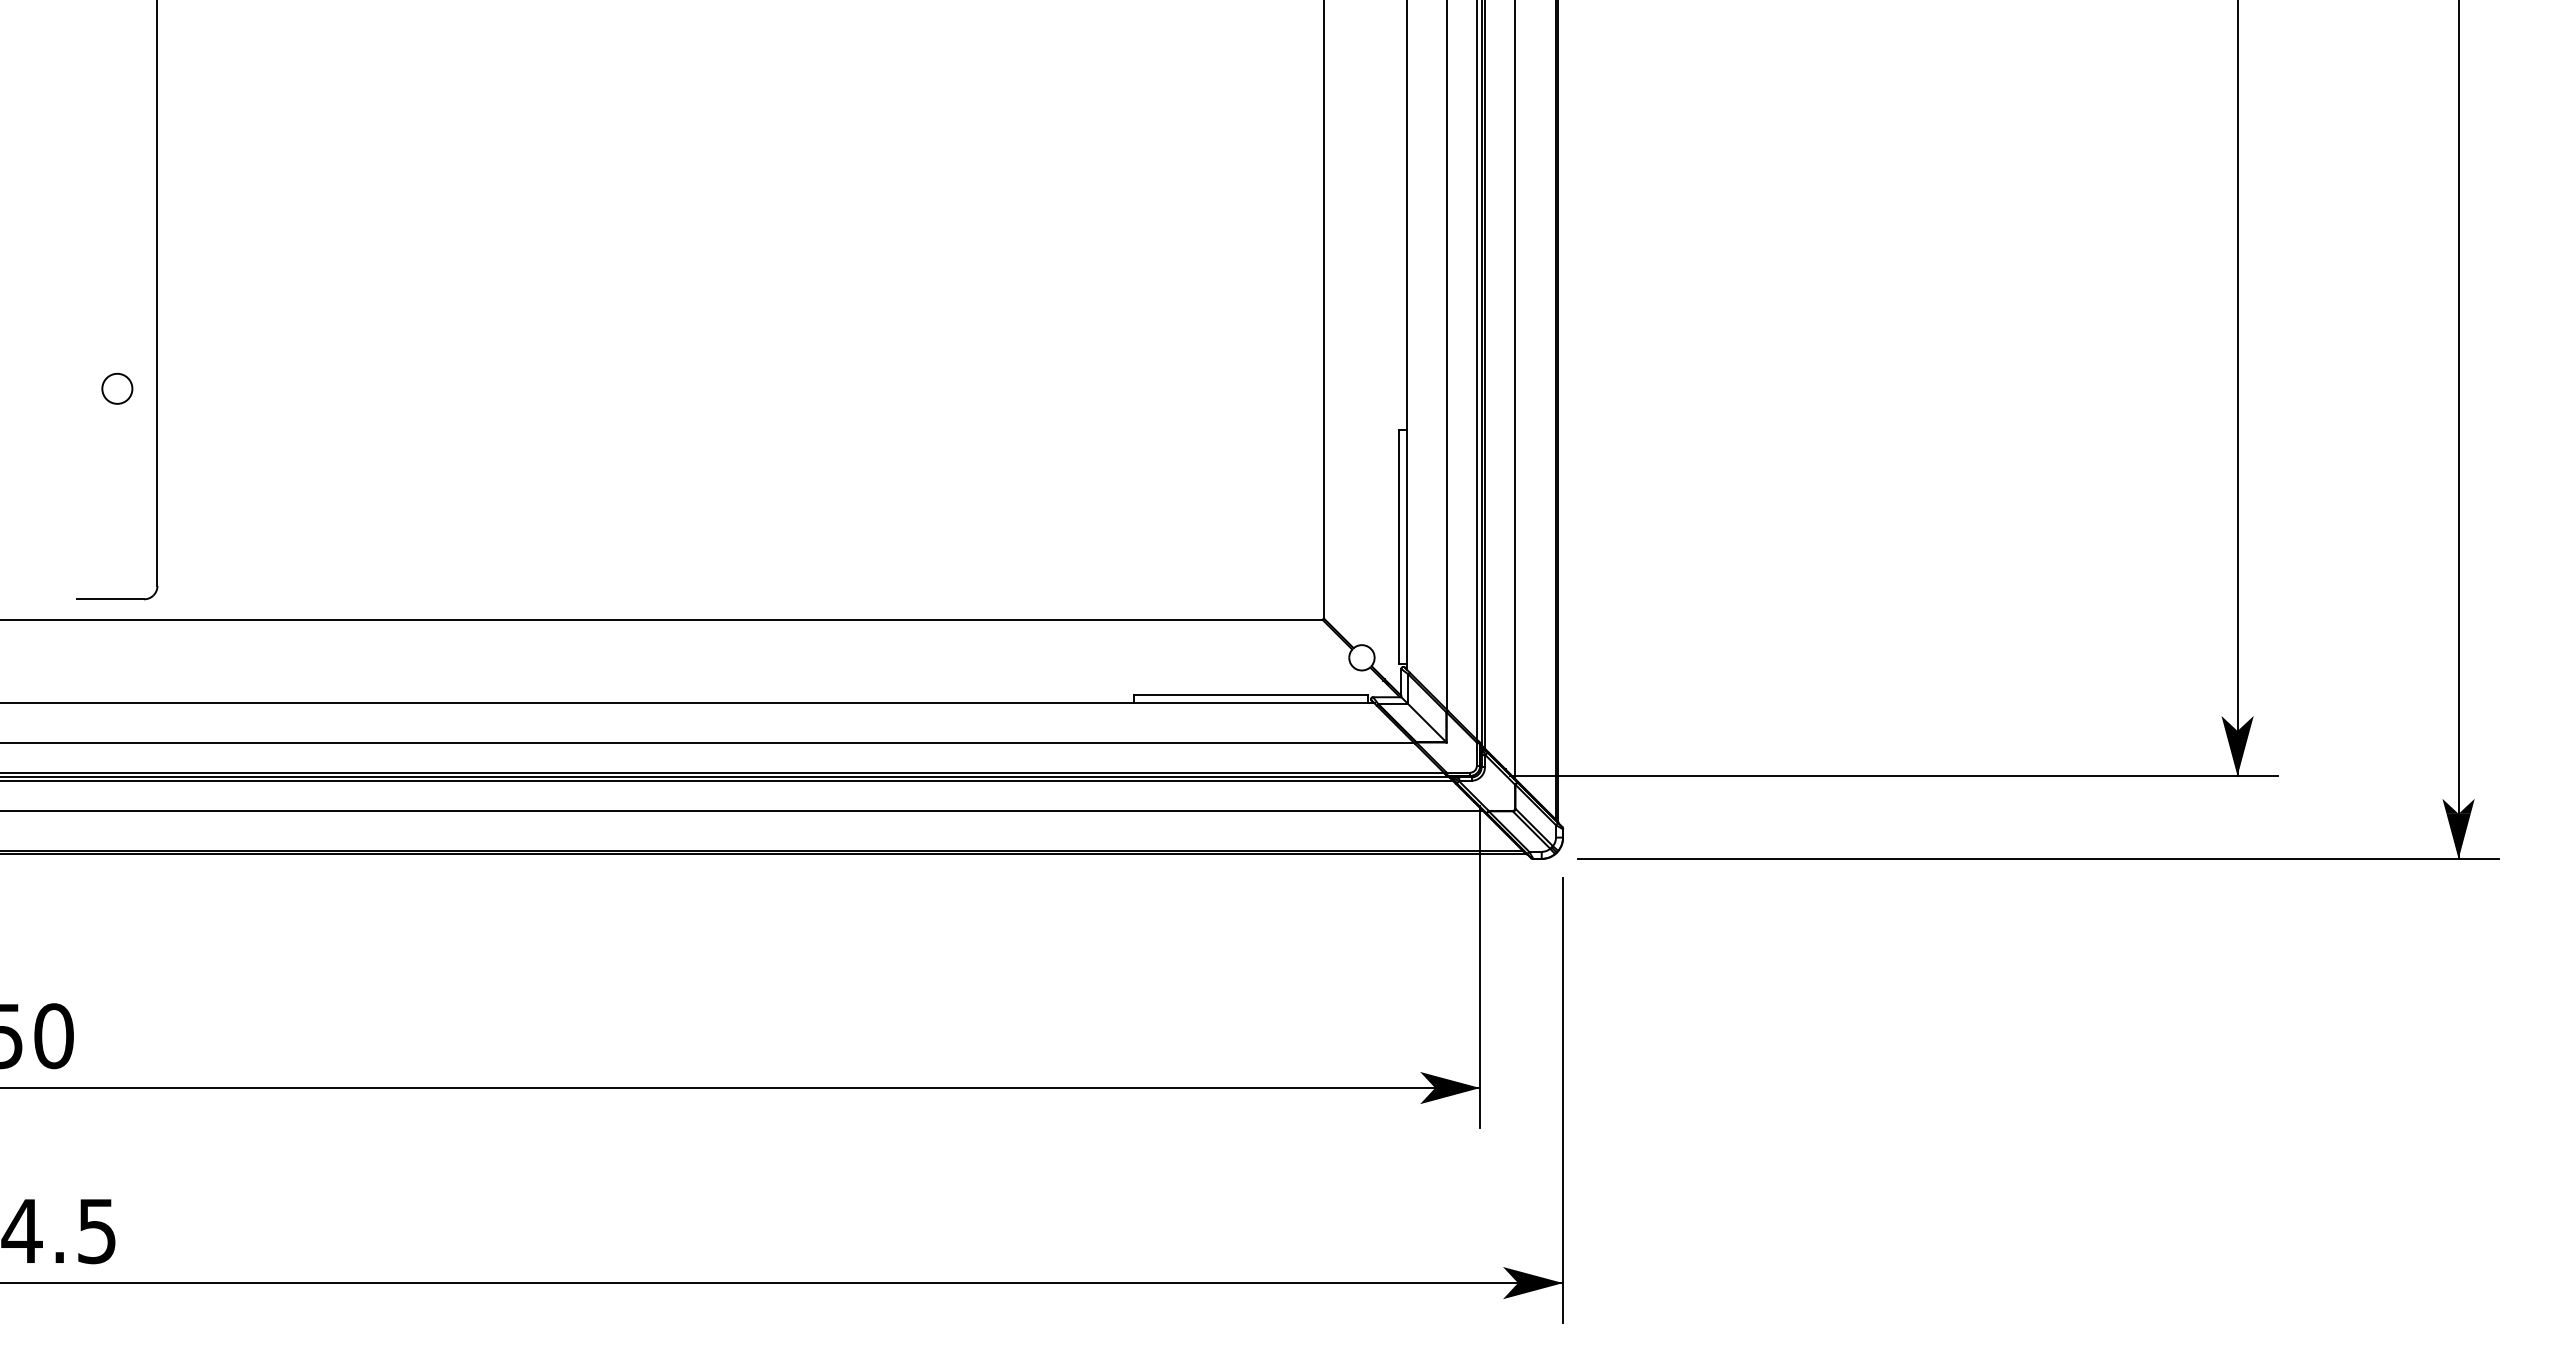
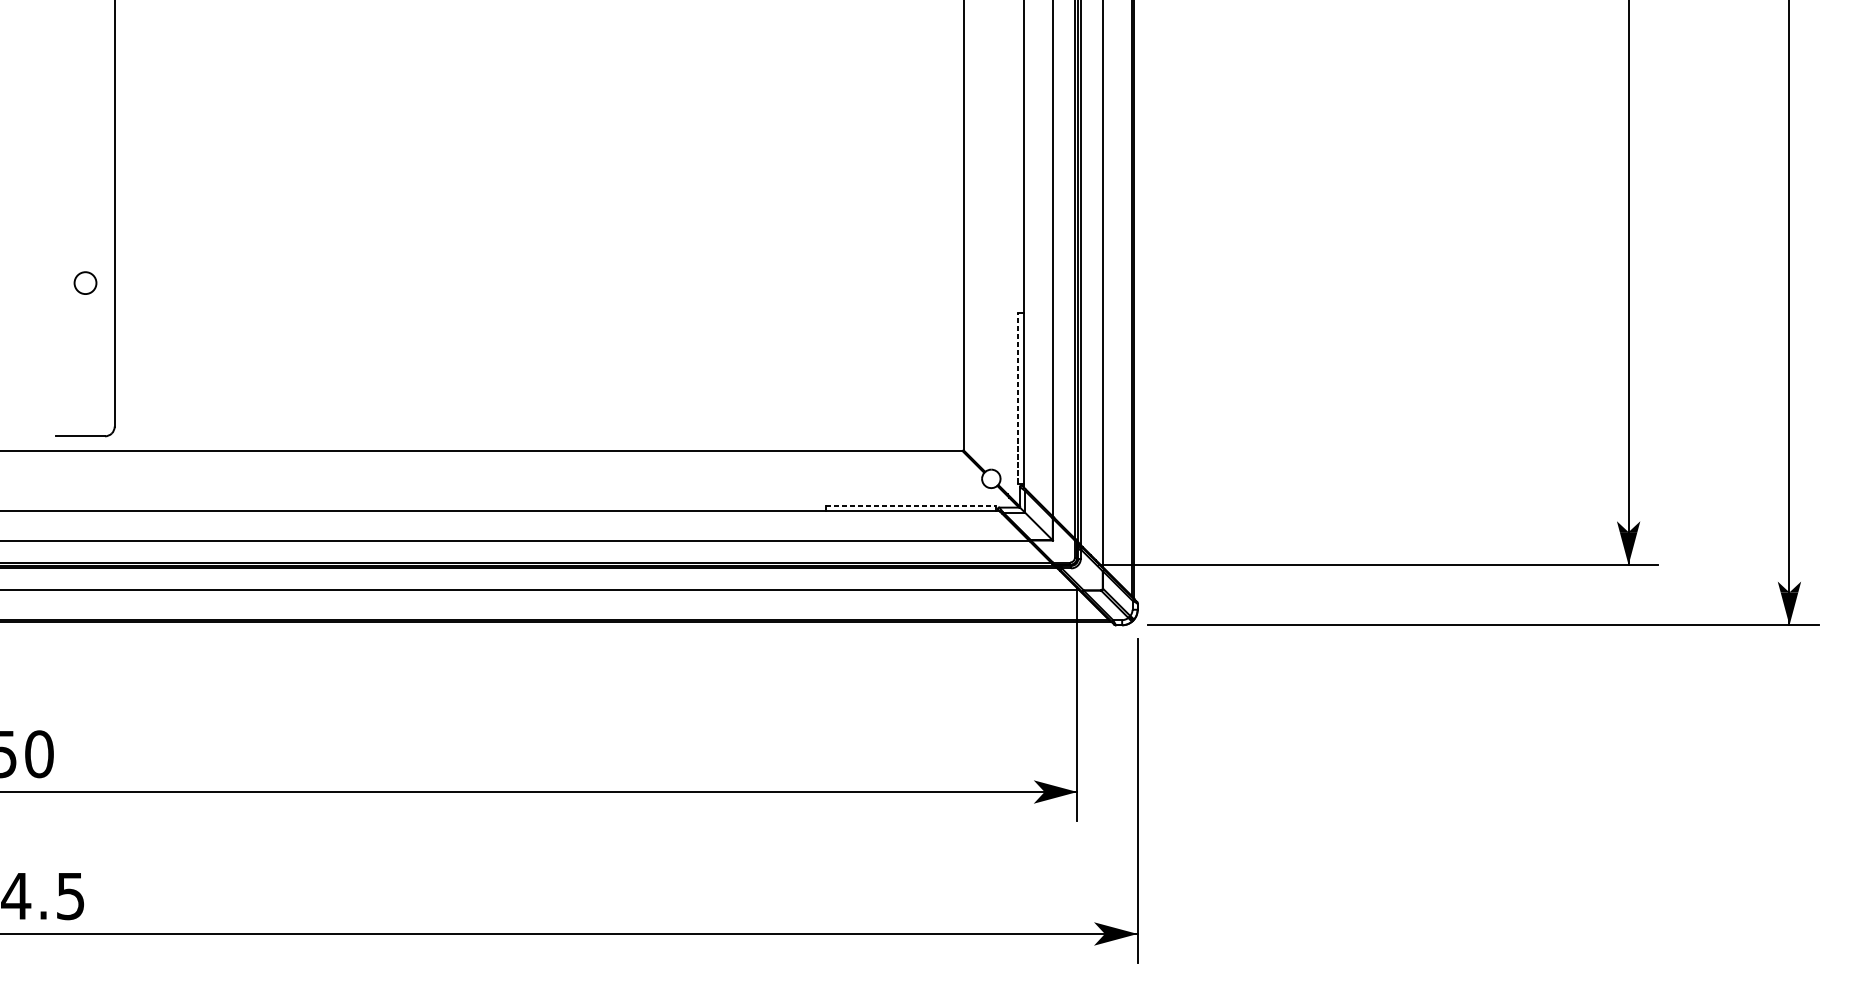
line: (1399, 547) -> (1018, 398), solid -> dashed
line: (1251, 694) -> (910, 505), solid -> dashed

